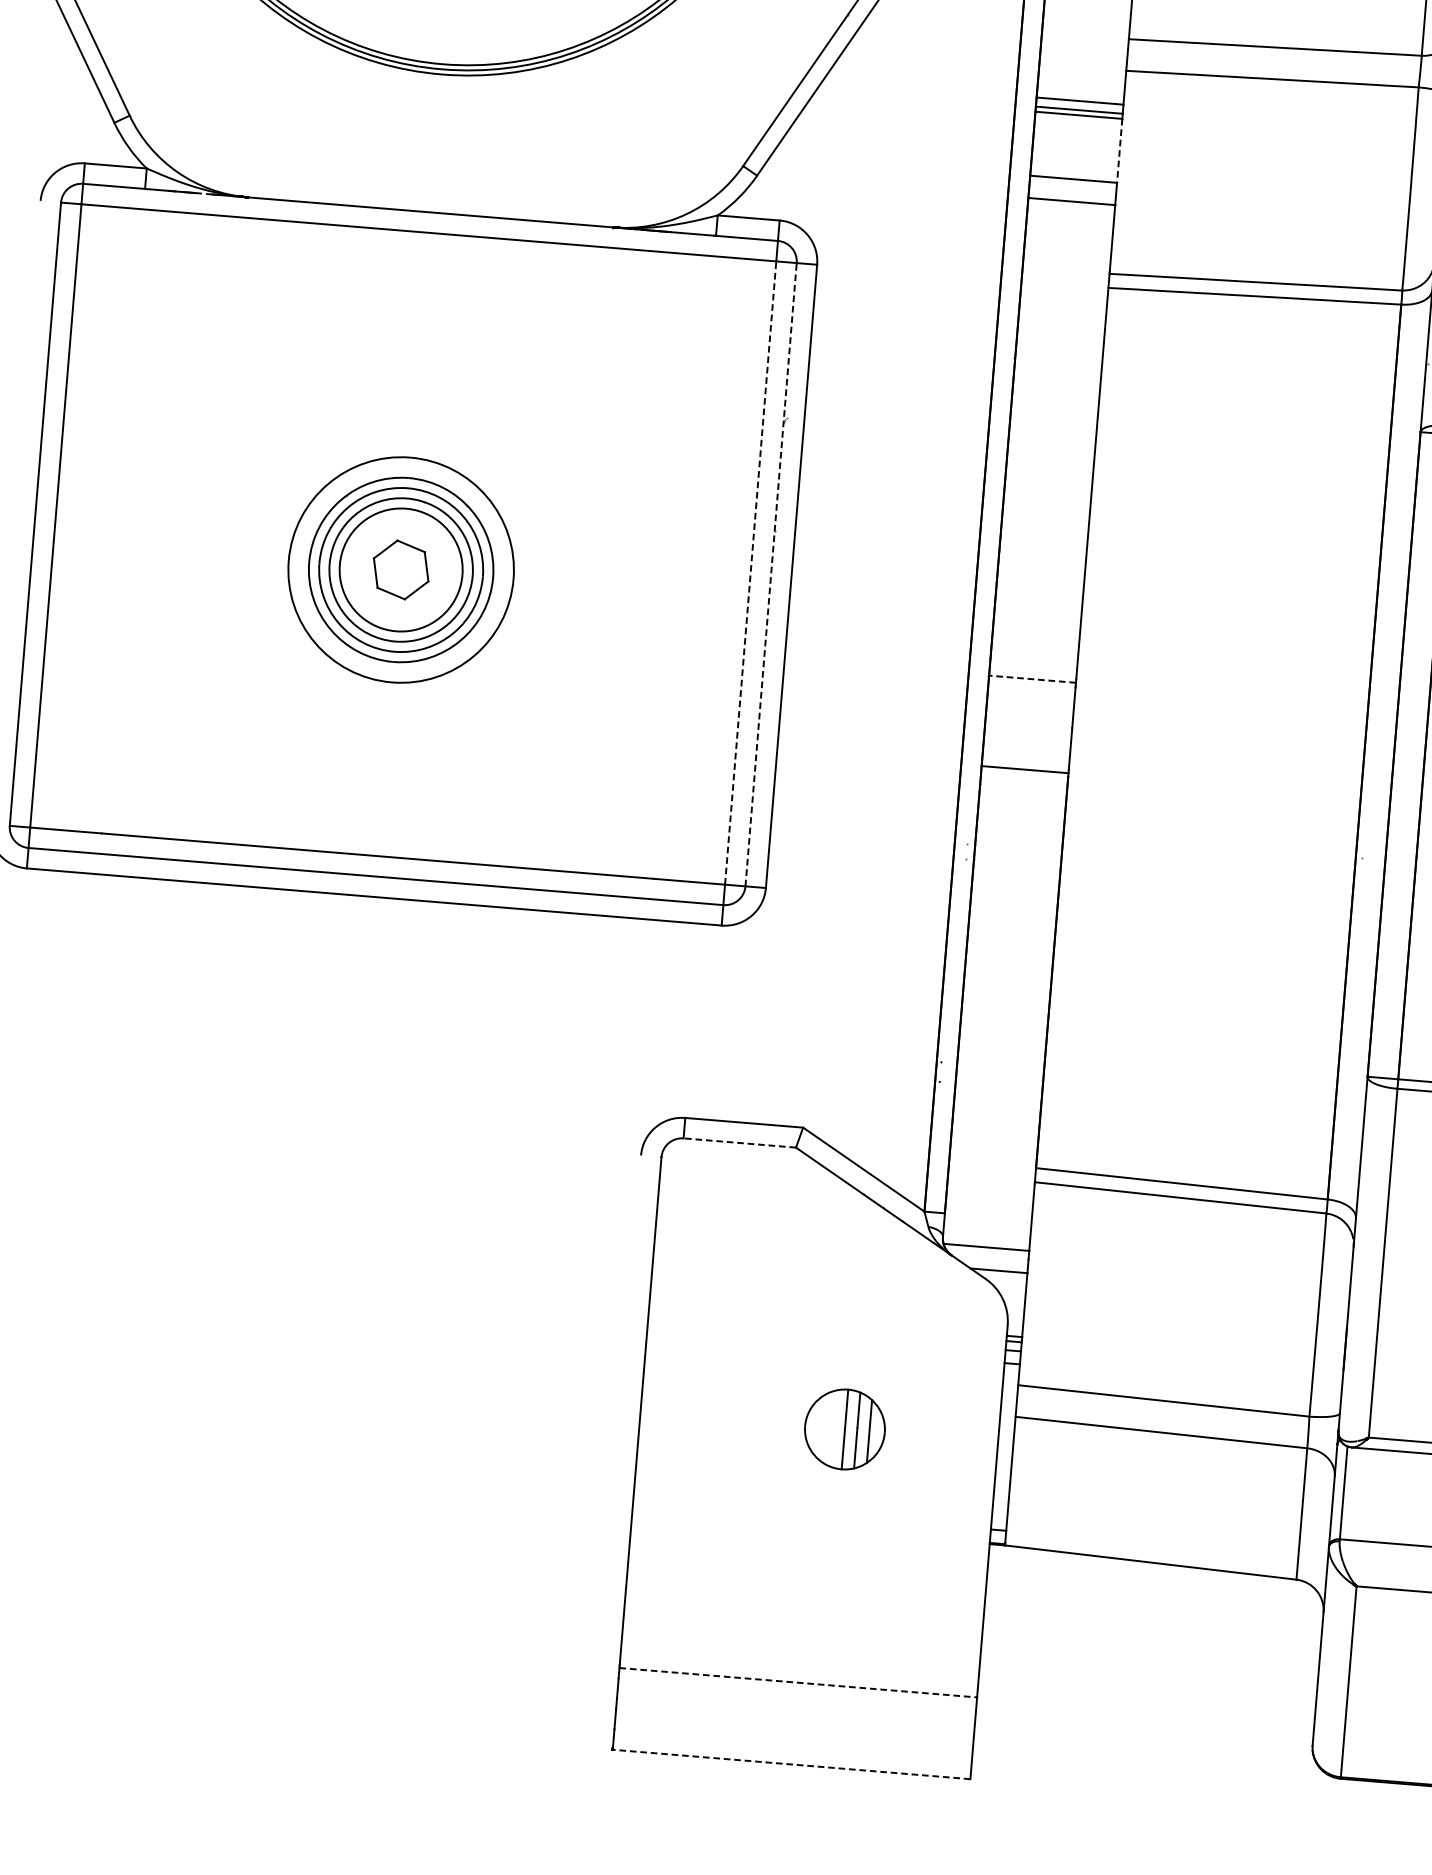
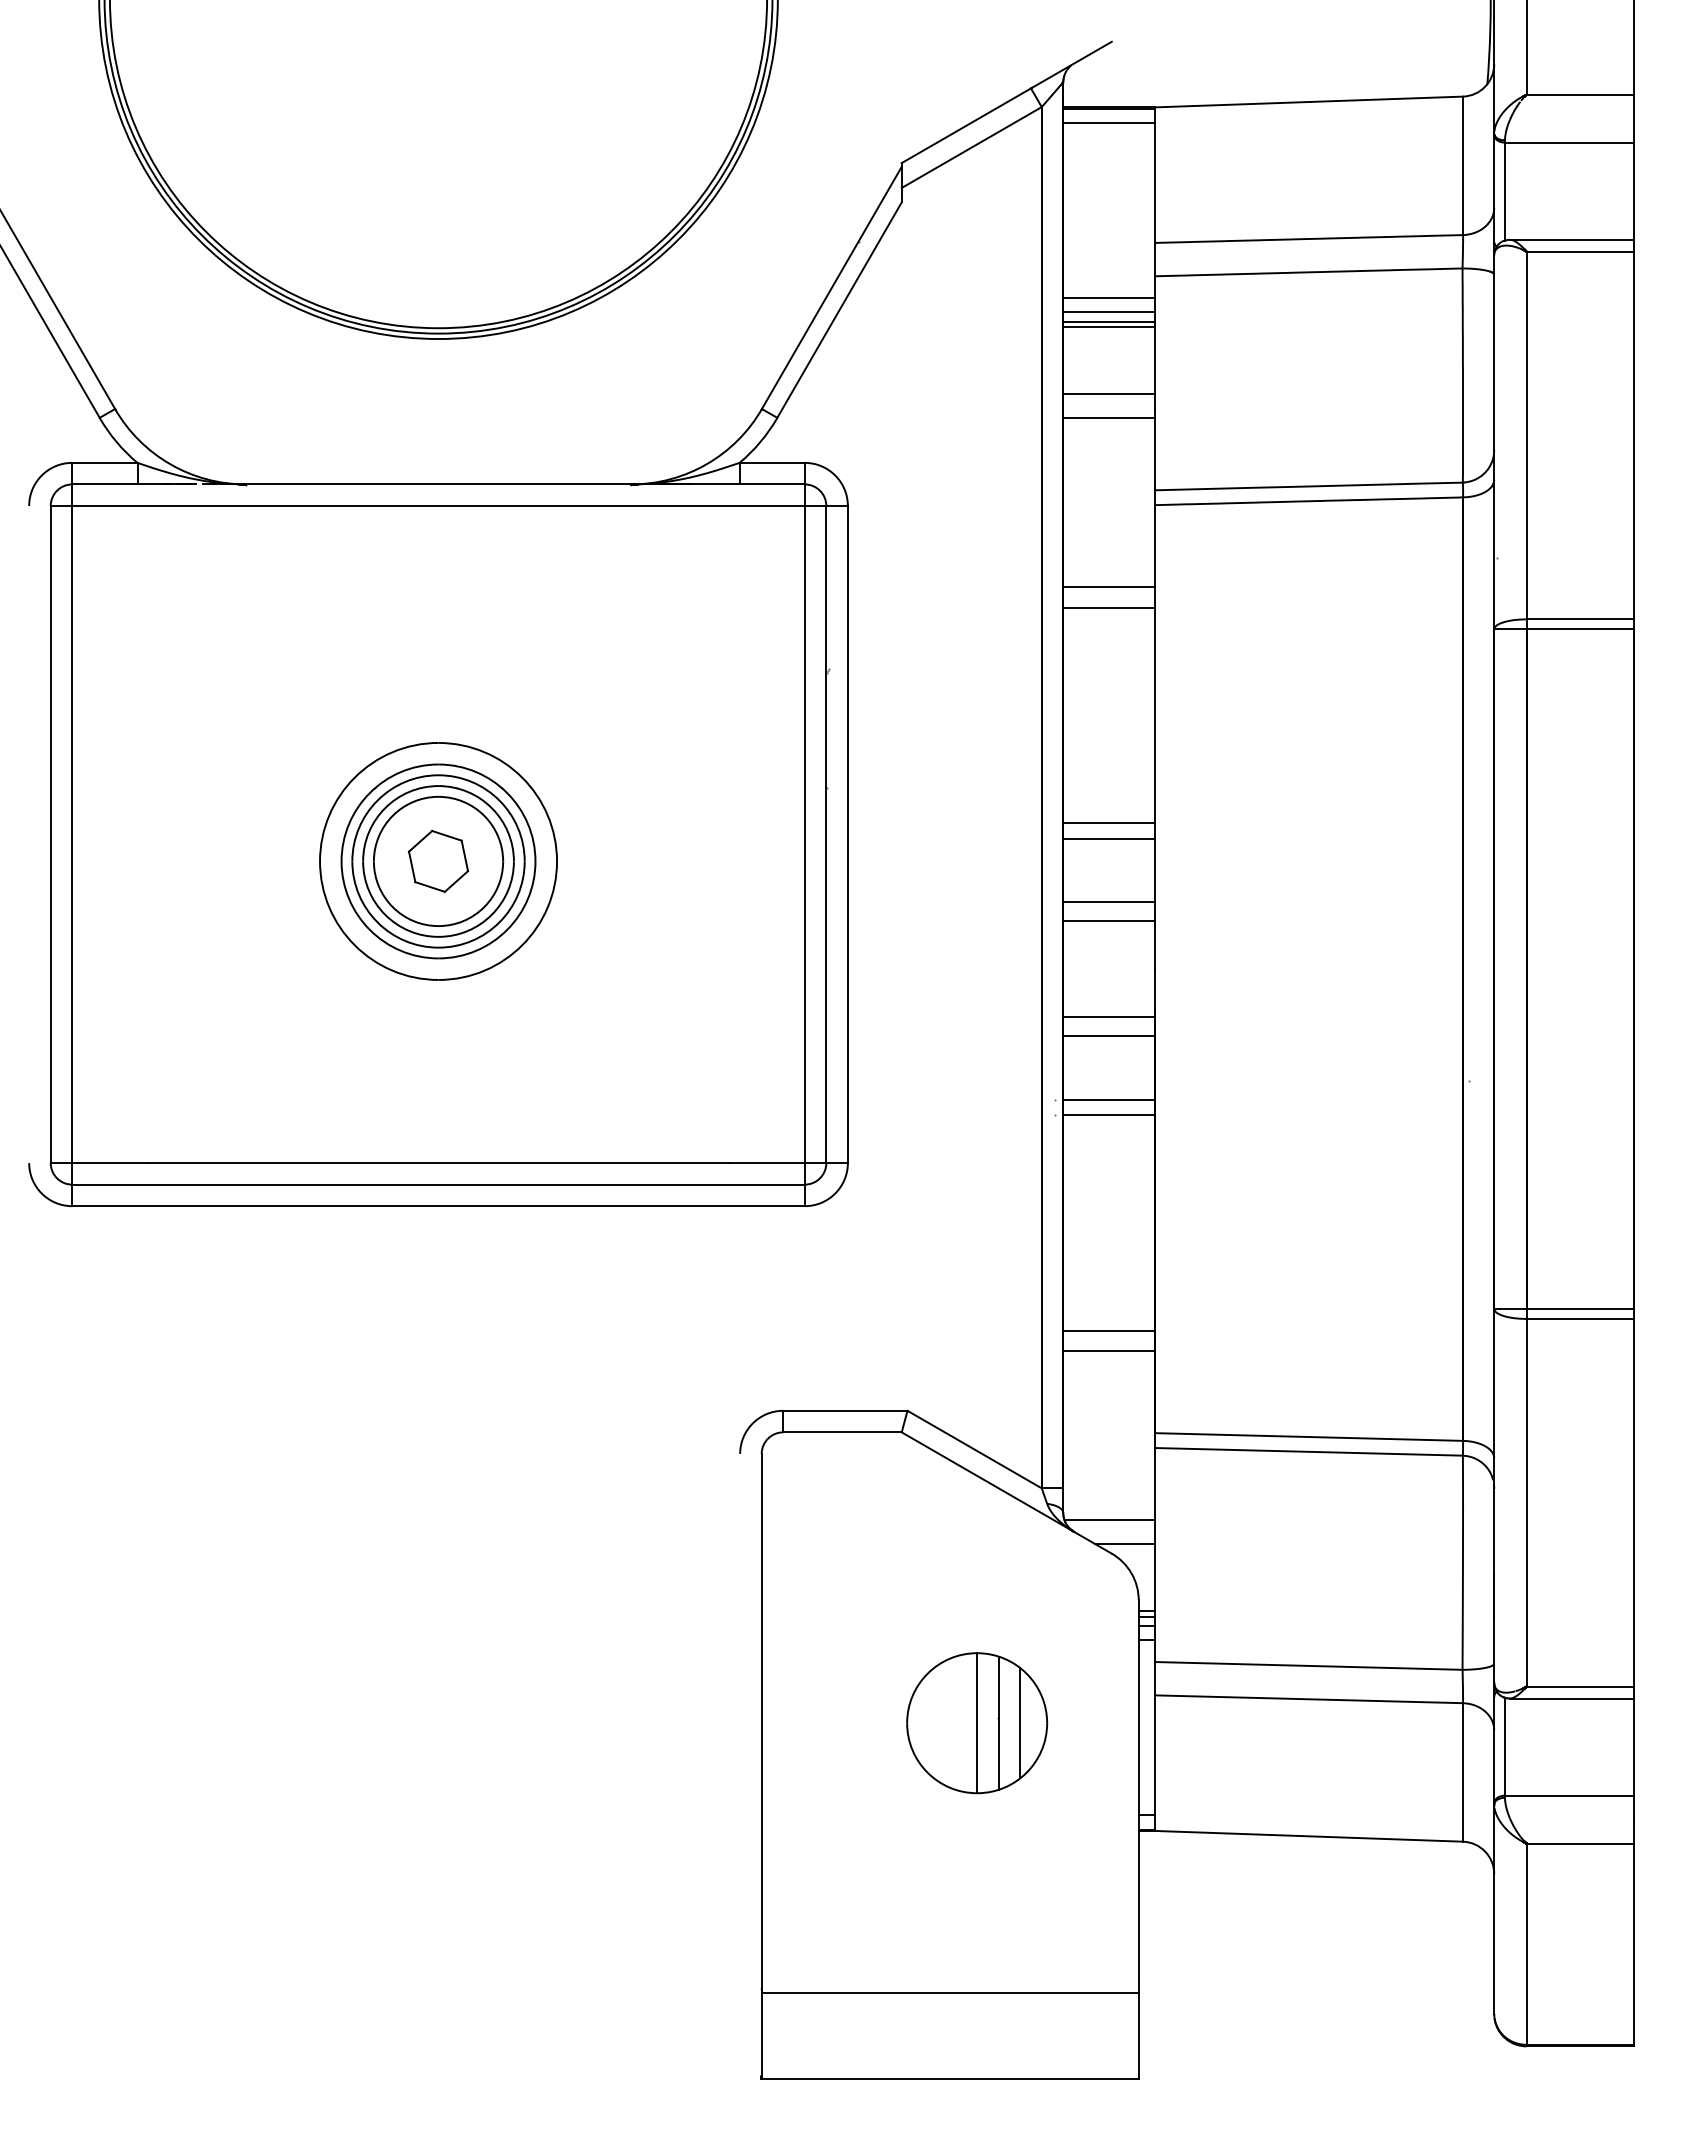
line: (1080, 88) -> (1108, 298), added
line: (1119, 150) -> (1154, 360), dashed -> solid
line: (1058, 362) -> (1108, 587), added
line: (1056, 381) -> (1108, 607), added
line: (750, 572) -> (804, 834), dashed -> solid
line: (771, 574) -> (826, 834), dashed -> solid
line: (1039, 586) -> (1108, 823), added
line: (1038, 600) -> (1108, 838), added
line: (1033, 661) -> (1108, 902), added
line: (1032, 679) -> (1109, 921), dashed -> solid
line: (1023, 787) -> (1108, 1035), added
line: (1018, 848) -> (1108, 1099), added
line: (1016, 863) -> (1108, 1115), added
line: (1000, 1067) -> (1108, 1330), added
line: (998, 1087) -> (1108, 1351), added
line: (739, 1143) -> (842, 1432), dashed -> solid
part: (845, 1429) -> (977, 1723), size x1.67
line: (798, 1682) -> (950, 1992), dashed -> solid
line: (791, 1764) -> (950, 2078), dashed -> solid

